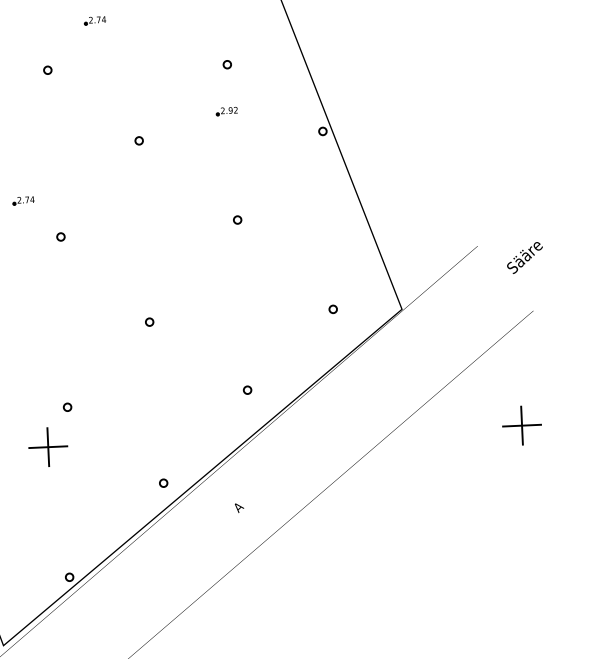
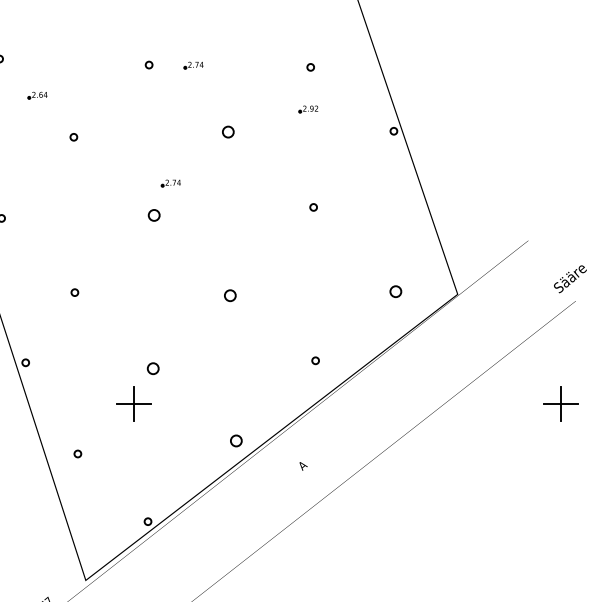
part: (94, 20) -> (193, 65), moved
part: (139, 141) -> (228, 132), size x1.6
part: (23, 200) -> (170, 183), moved
part: (60, 237) -> (153, 215), size x1.6
text: (525, 258) -> (570, 279), moved
part: (332, 309) -> (395, 291), size x1.6
part: (149, 322) -> (230, 295), size x1.6
part: (66, 407) -> (152, 368), size x1.6
part: (163, 482) -> (236, 440), size x1.6

